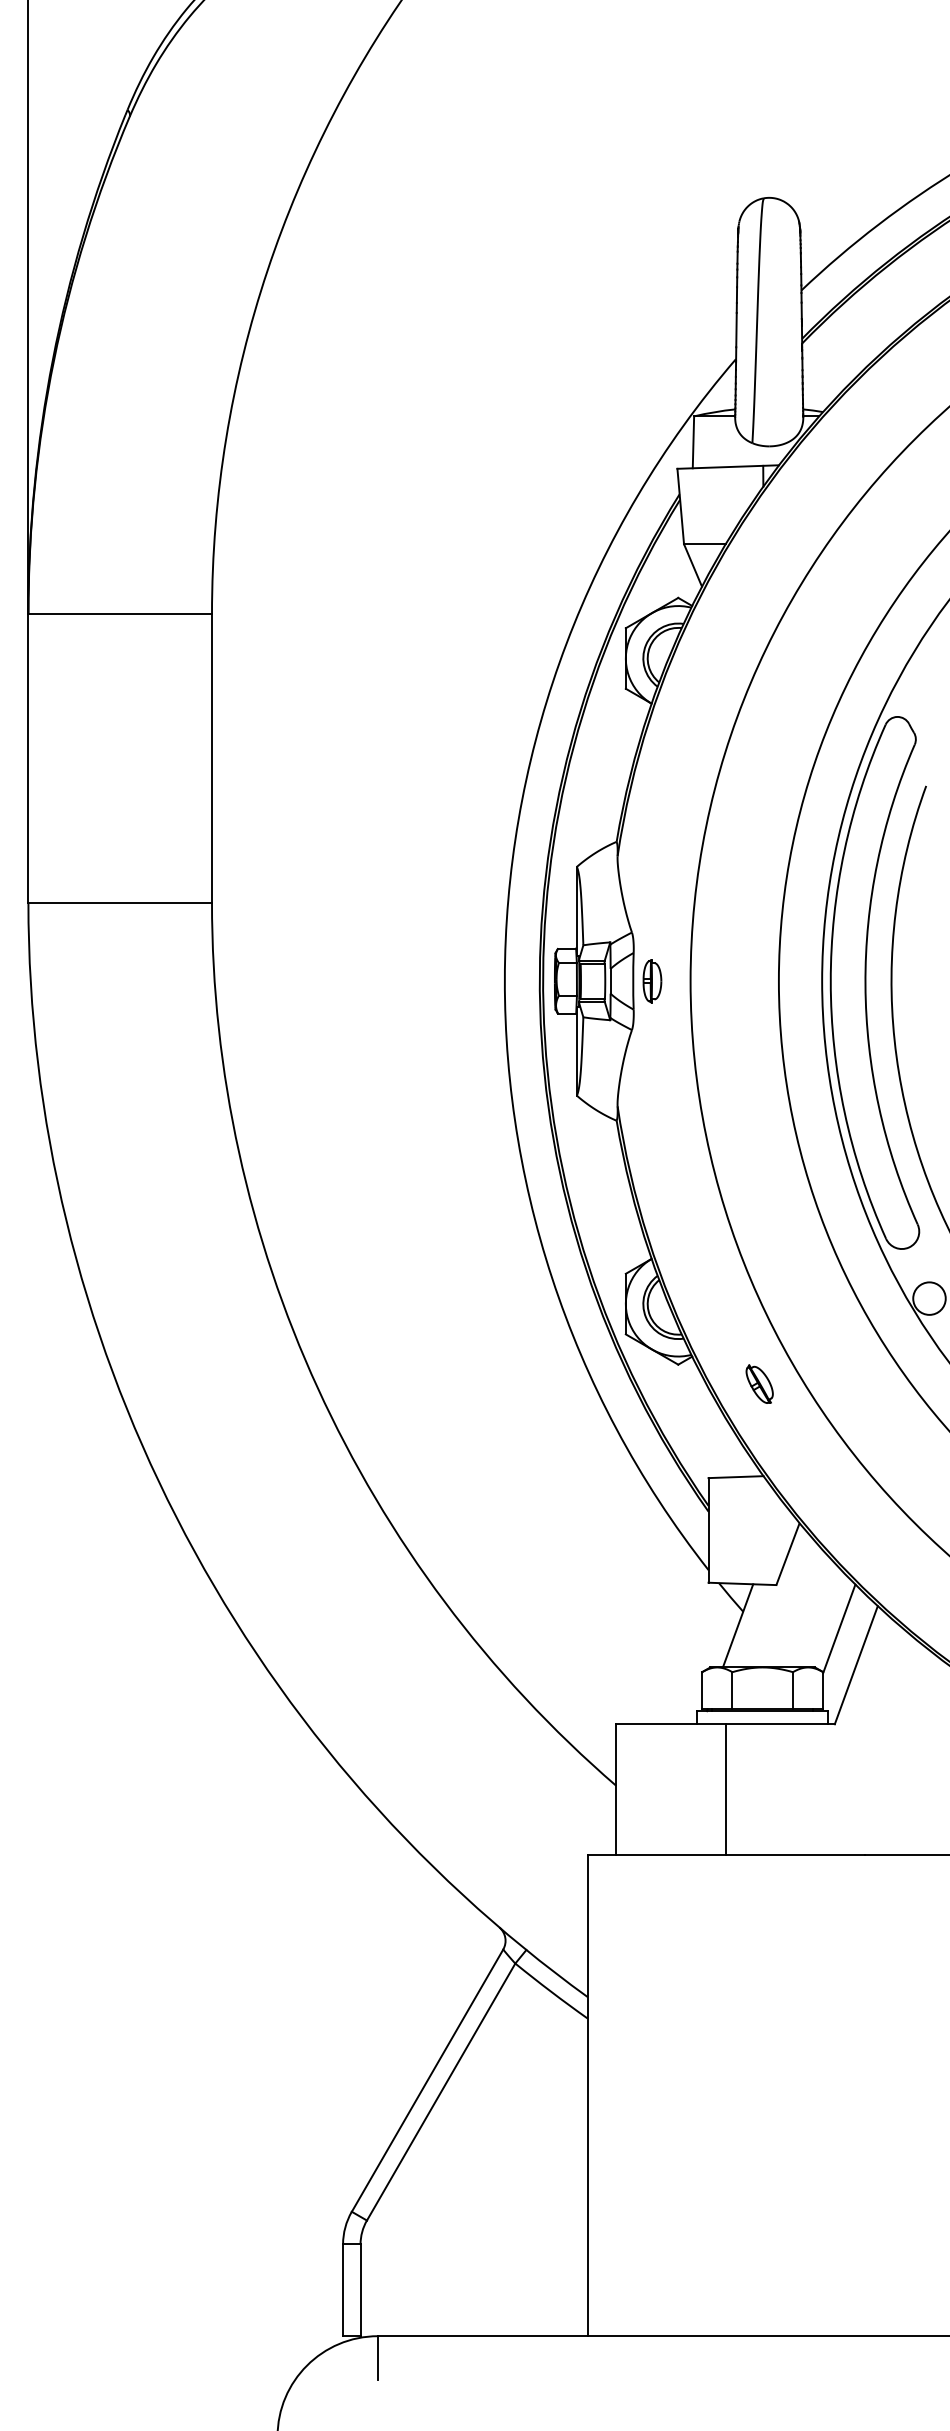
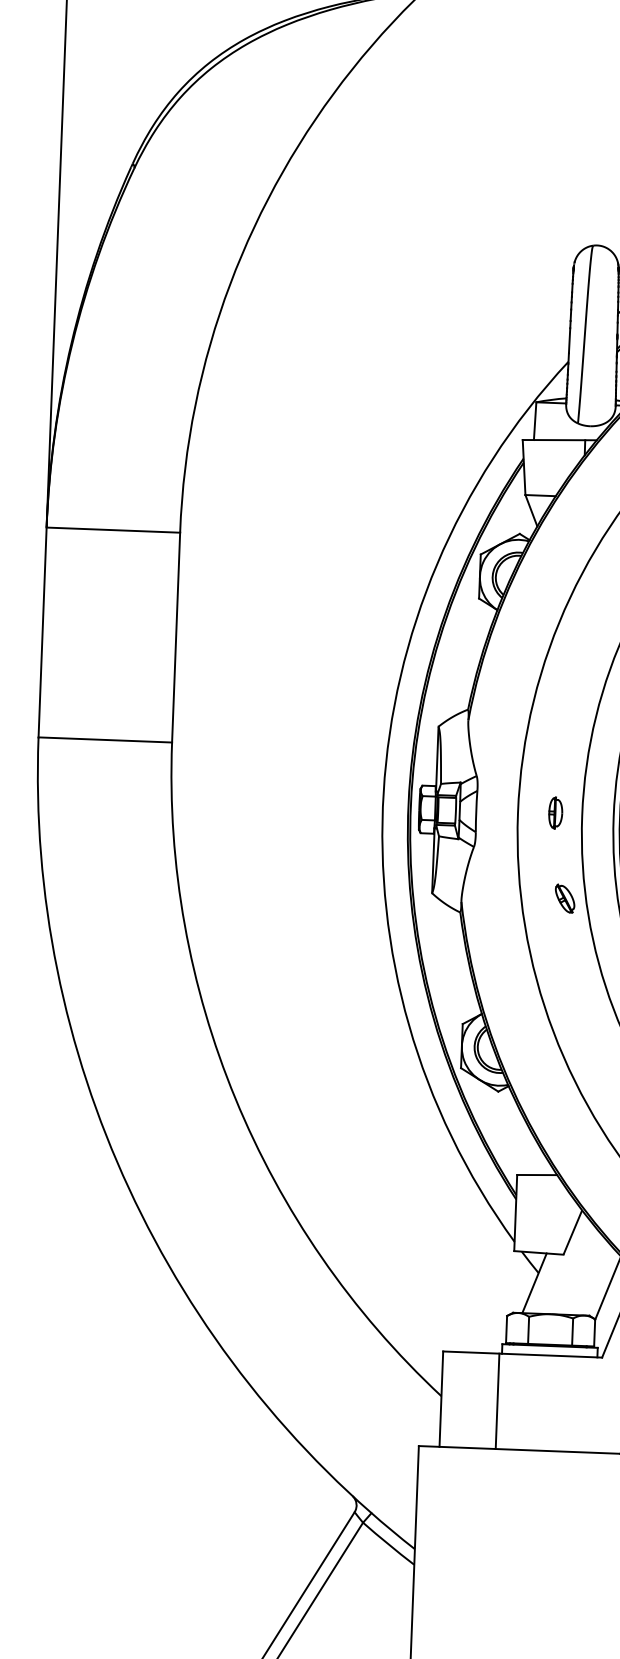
part: (652, 981) -> (555, 813), moved
part: (759, 1383) -> (564, 898), moved
line: (725, 1789) -> (497, 1401), moved

